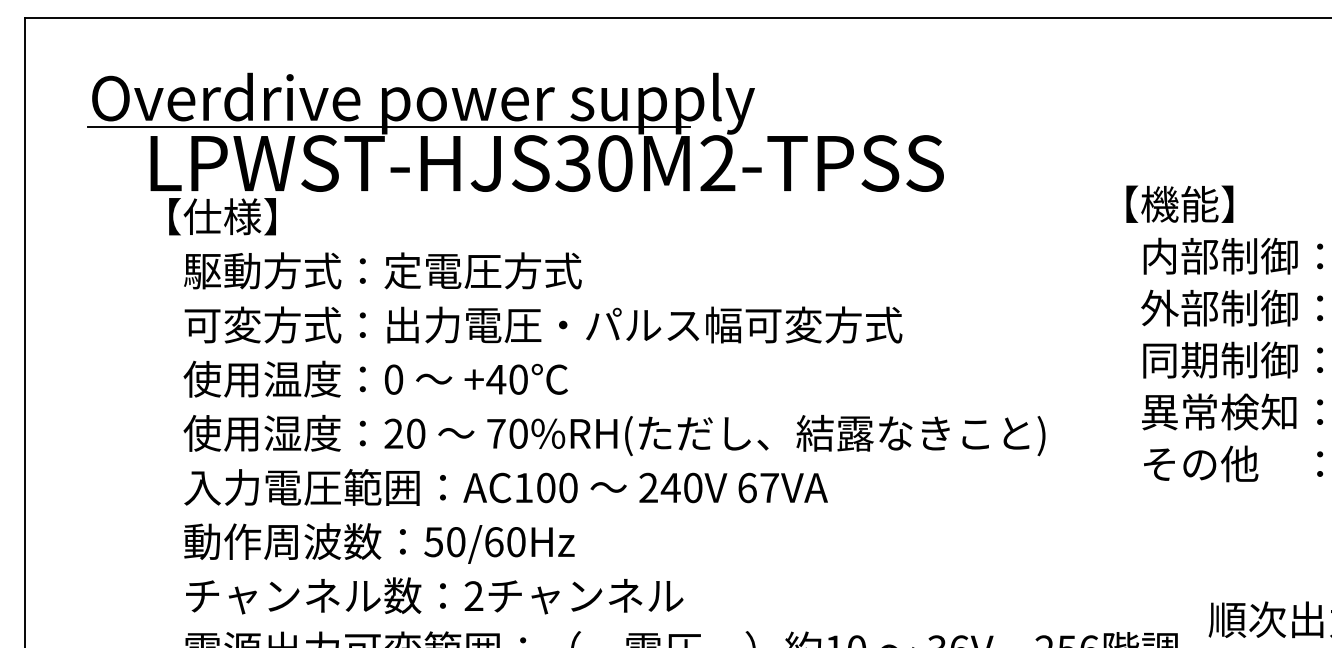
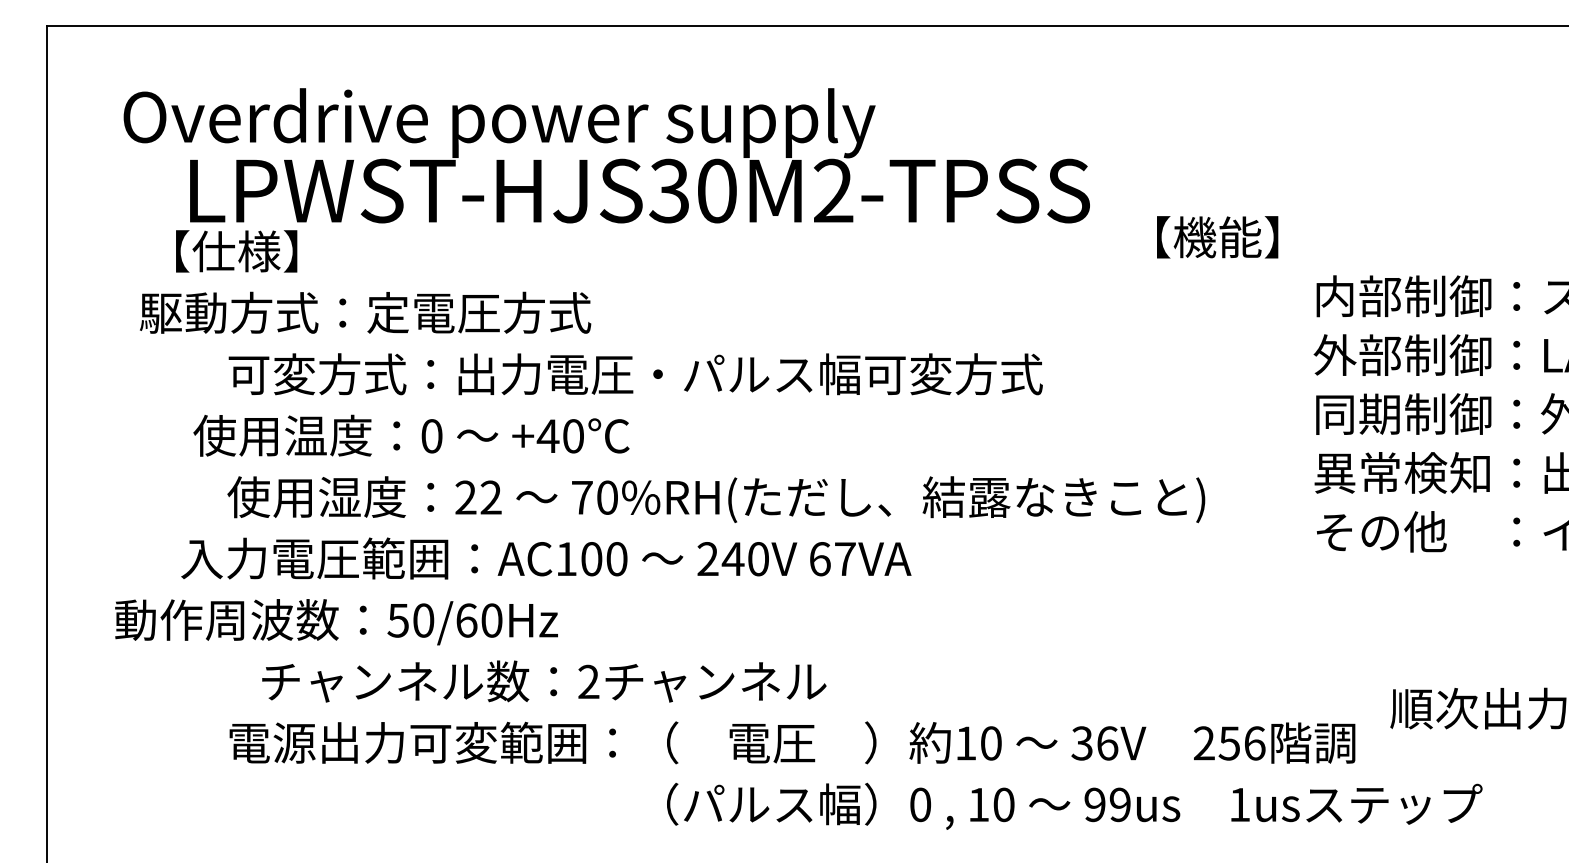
line: (388, 126) -> (459, 149), removed
text: (1179, 204) -> (1217, 237), moved
text: (222, 216) -> (236, 251), moved
text: (382, 270) -> (365, 312), moved
text: (375, 378) -> (411, 435), moved
text: (415, 433) -> (490, 497), 20 -> 22
text: (506, 487) -> (546, 558), moved
text: (379, 543) -> (336, 622), moved
text: (434, 595) -> (544, 681), moved

